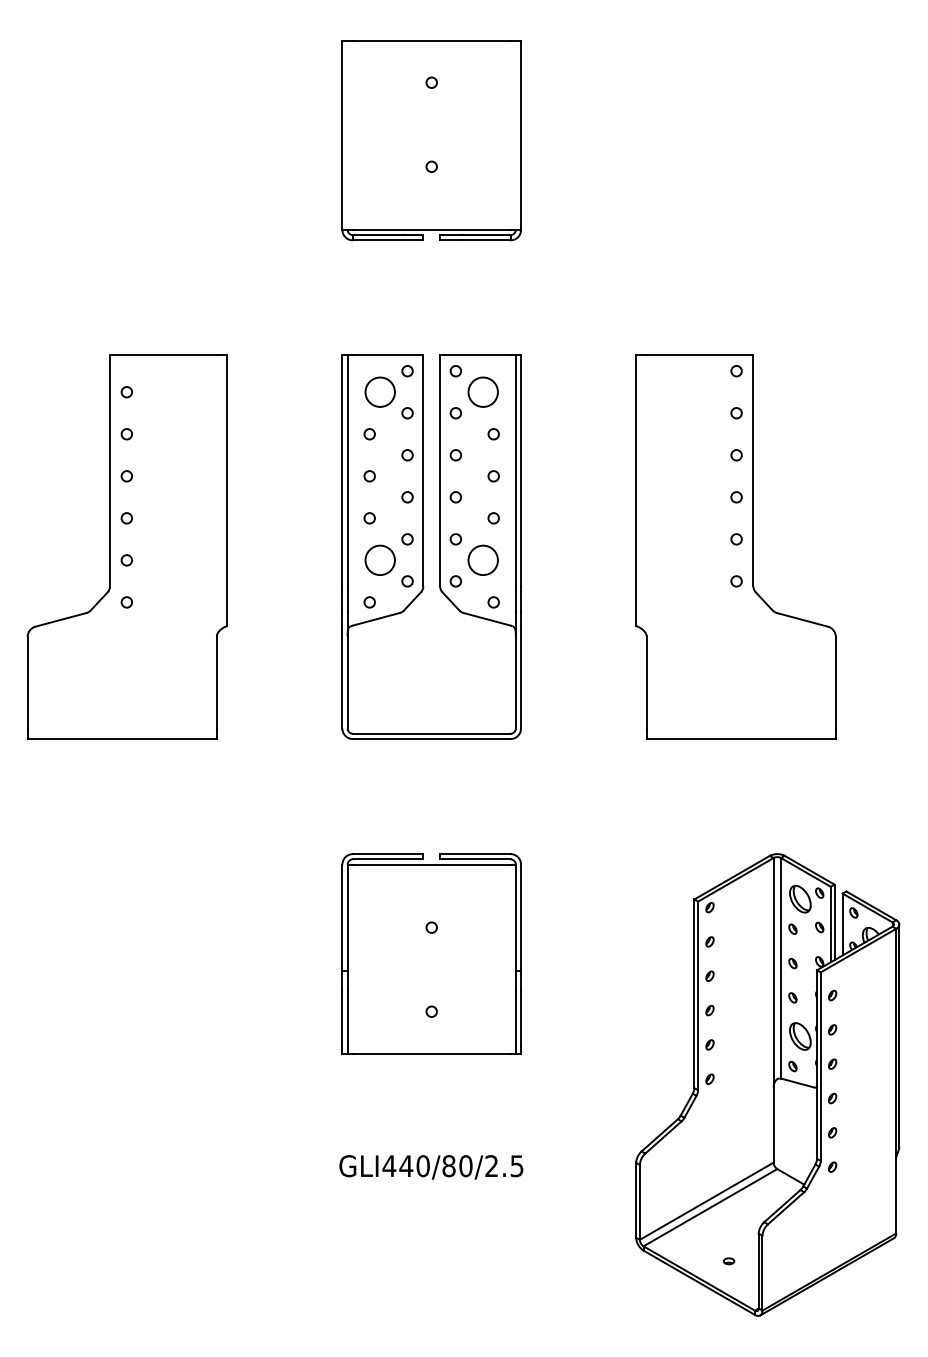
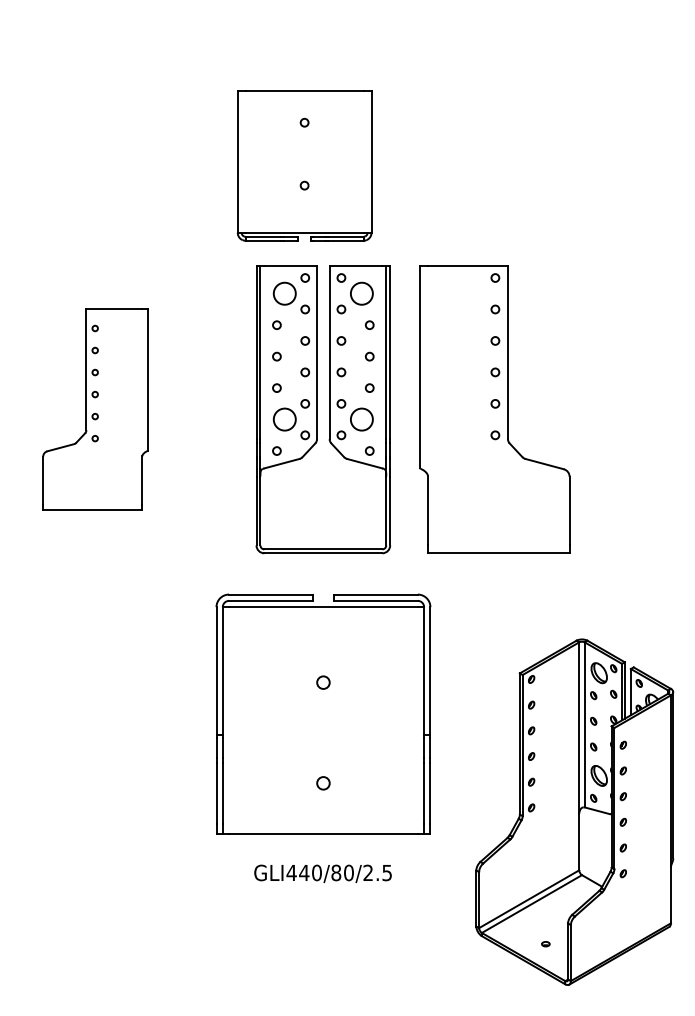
part: (431, 140) -> (304, 165), moved
part: (126, 546) -> (94, 409), size x0.7
part: (735, 546) -> (494, 409), moved
part: (431, 953) -> (323, 713), size x1.6

